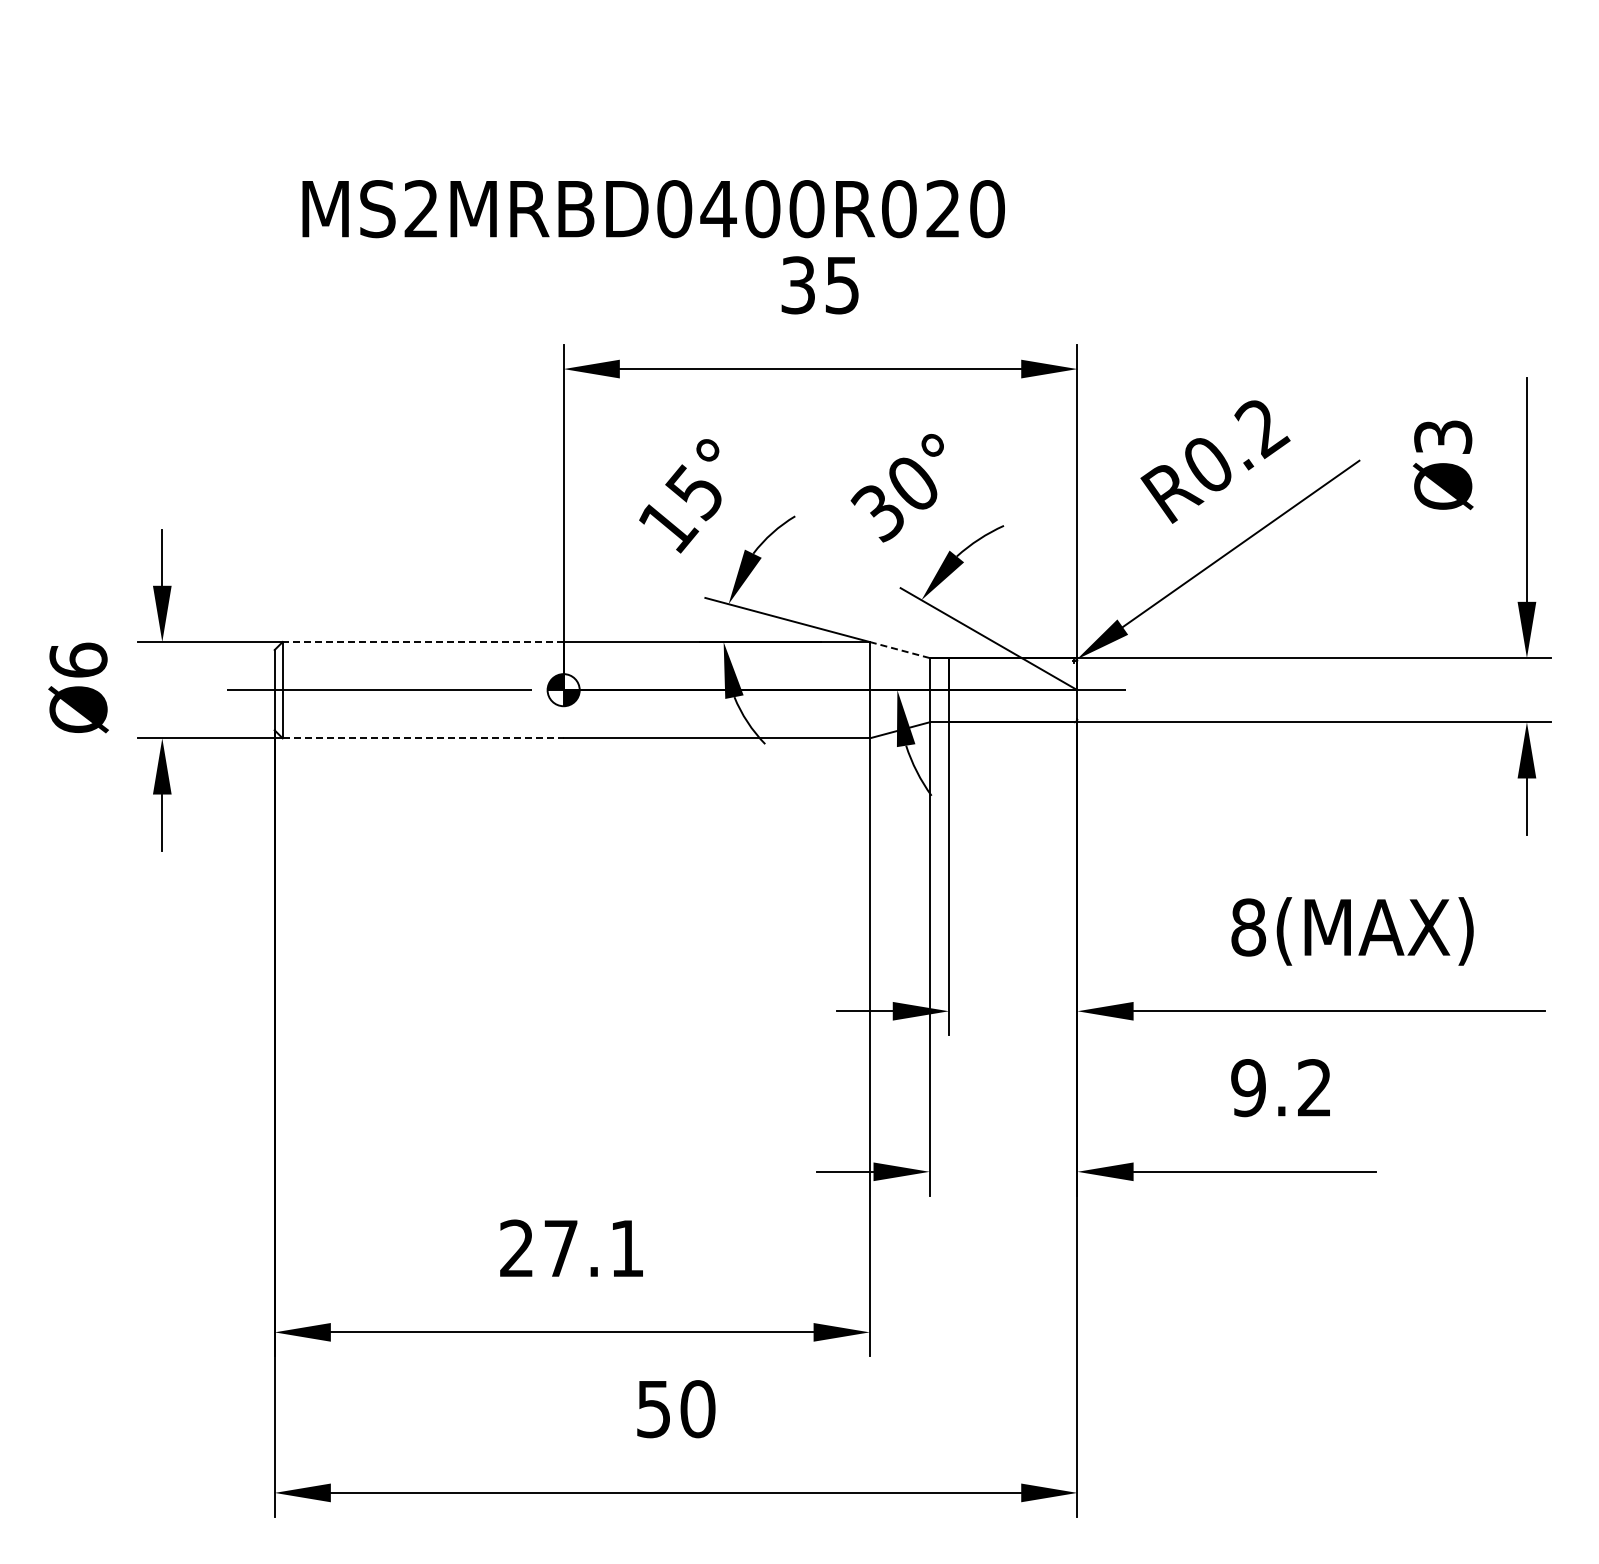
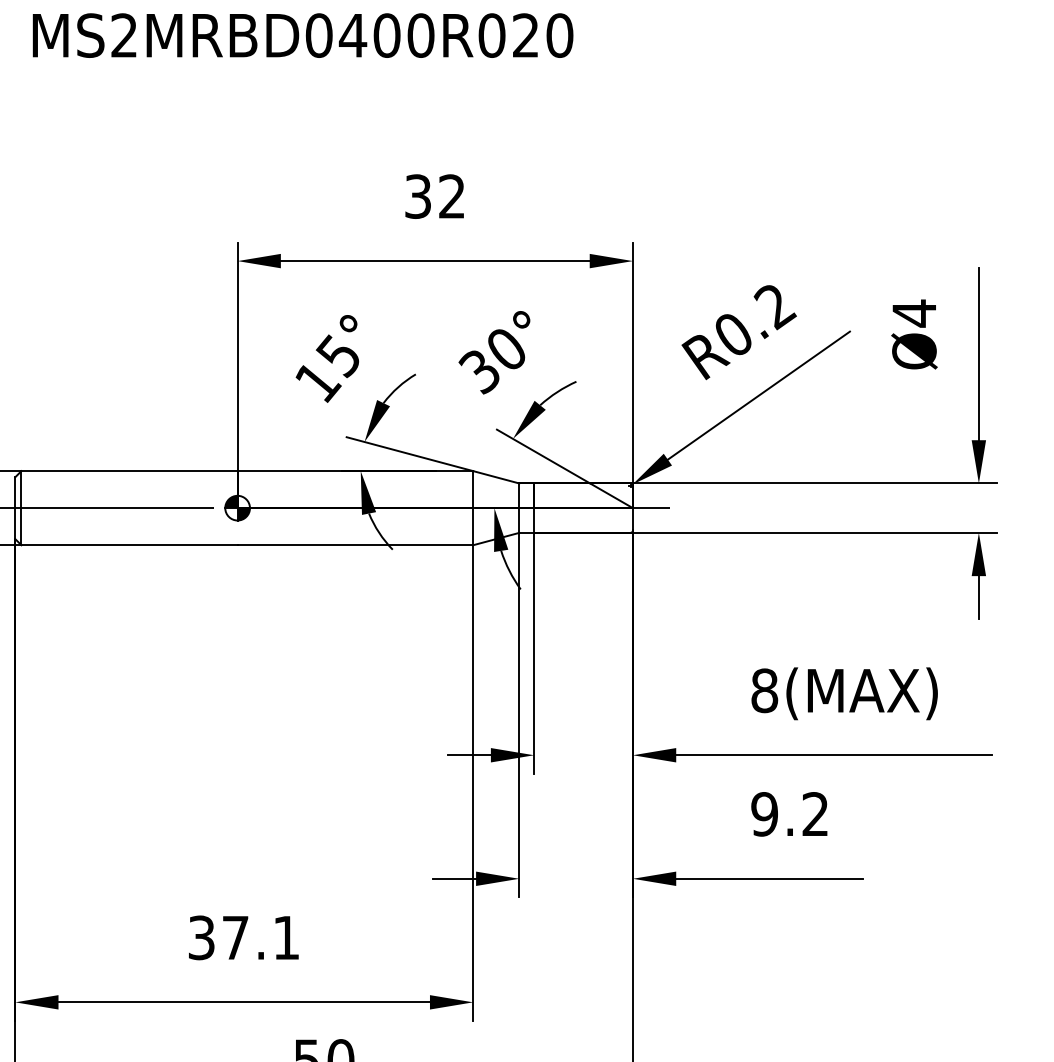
text: (653, 209) -> (302, 35), moved
text: (841, 285) -> (451, 196), 35 -> 32
text: (1443, 437) -> (914, 313), Ø3 -> Ø4
line: (422, 642) -> (129, 471), dashed -> solid
line: (899, 649) -> (496, 476), dashed -> solid
line: (423, 738) -> (129, 545), dashed -> solid
text: (516, 1248) -> (201, 937), 27.1 -> 37.1

